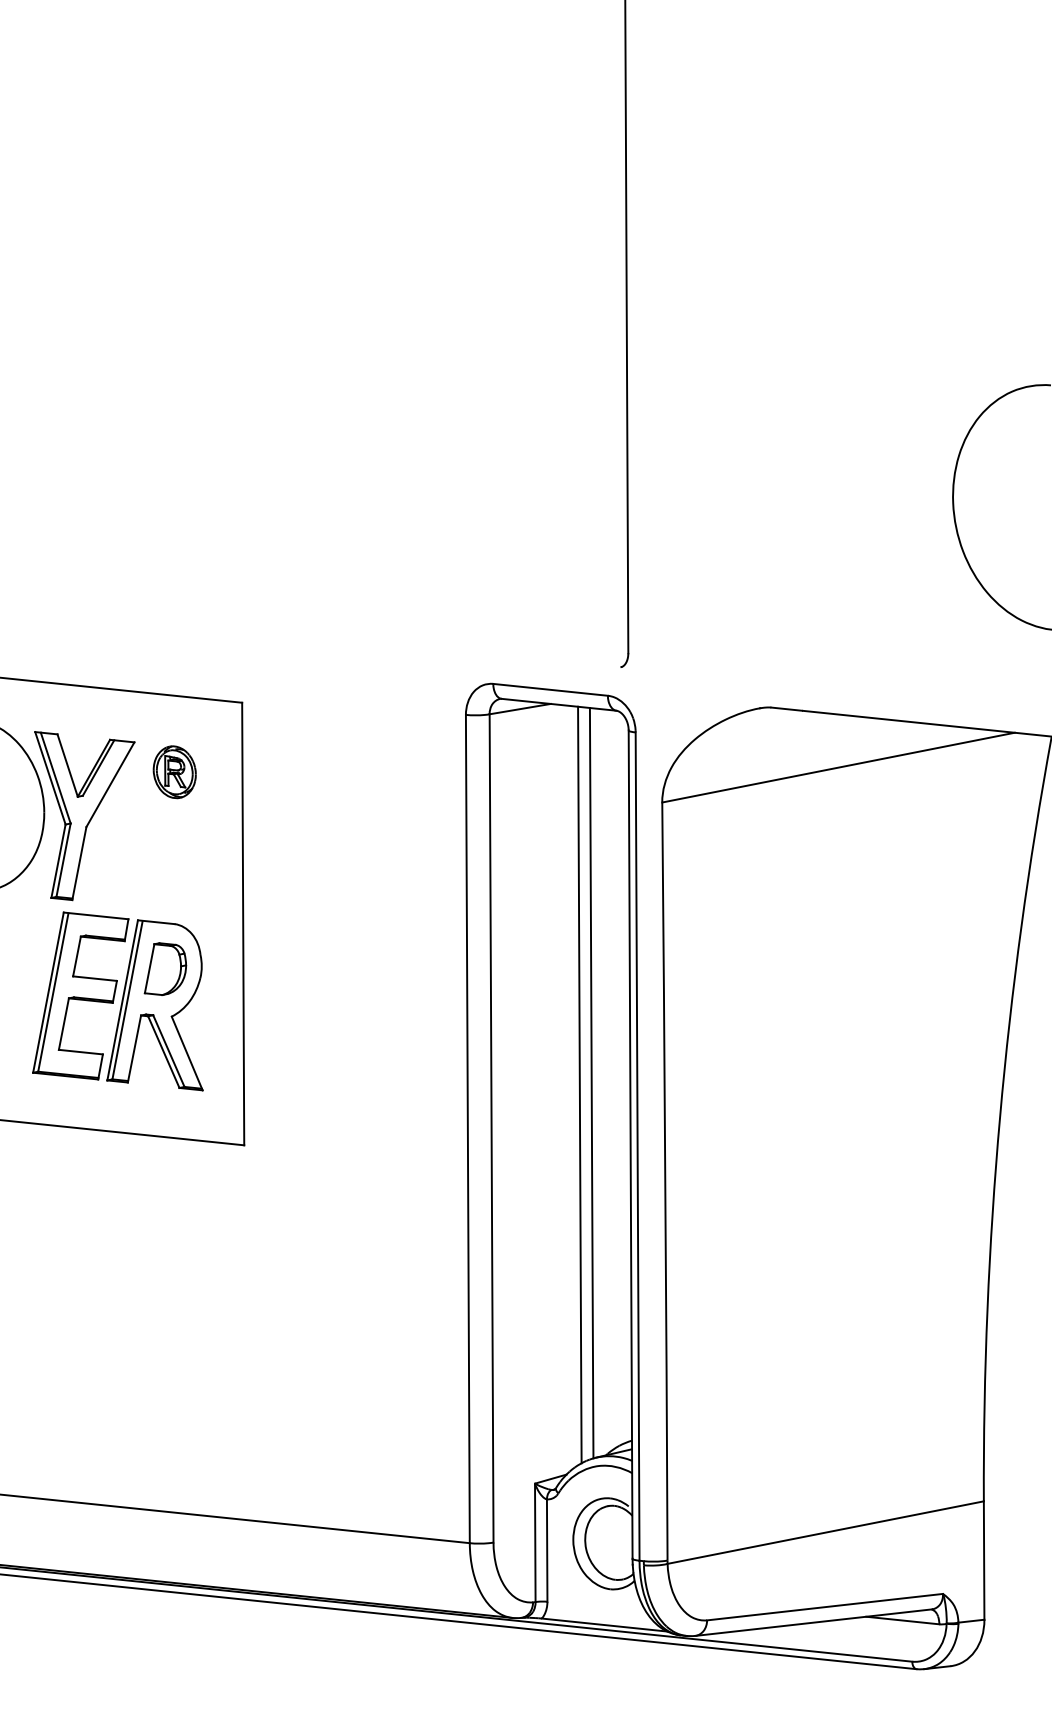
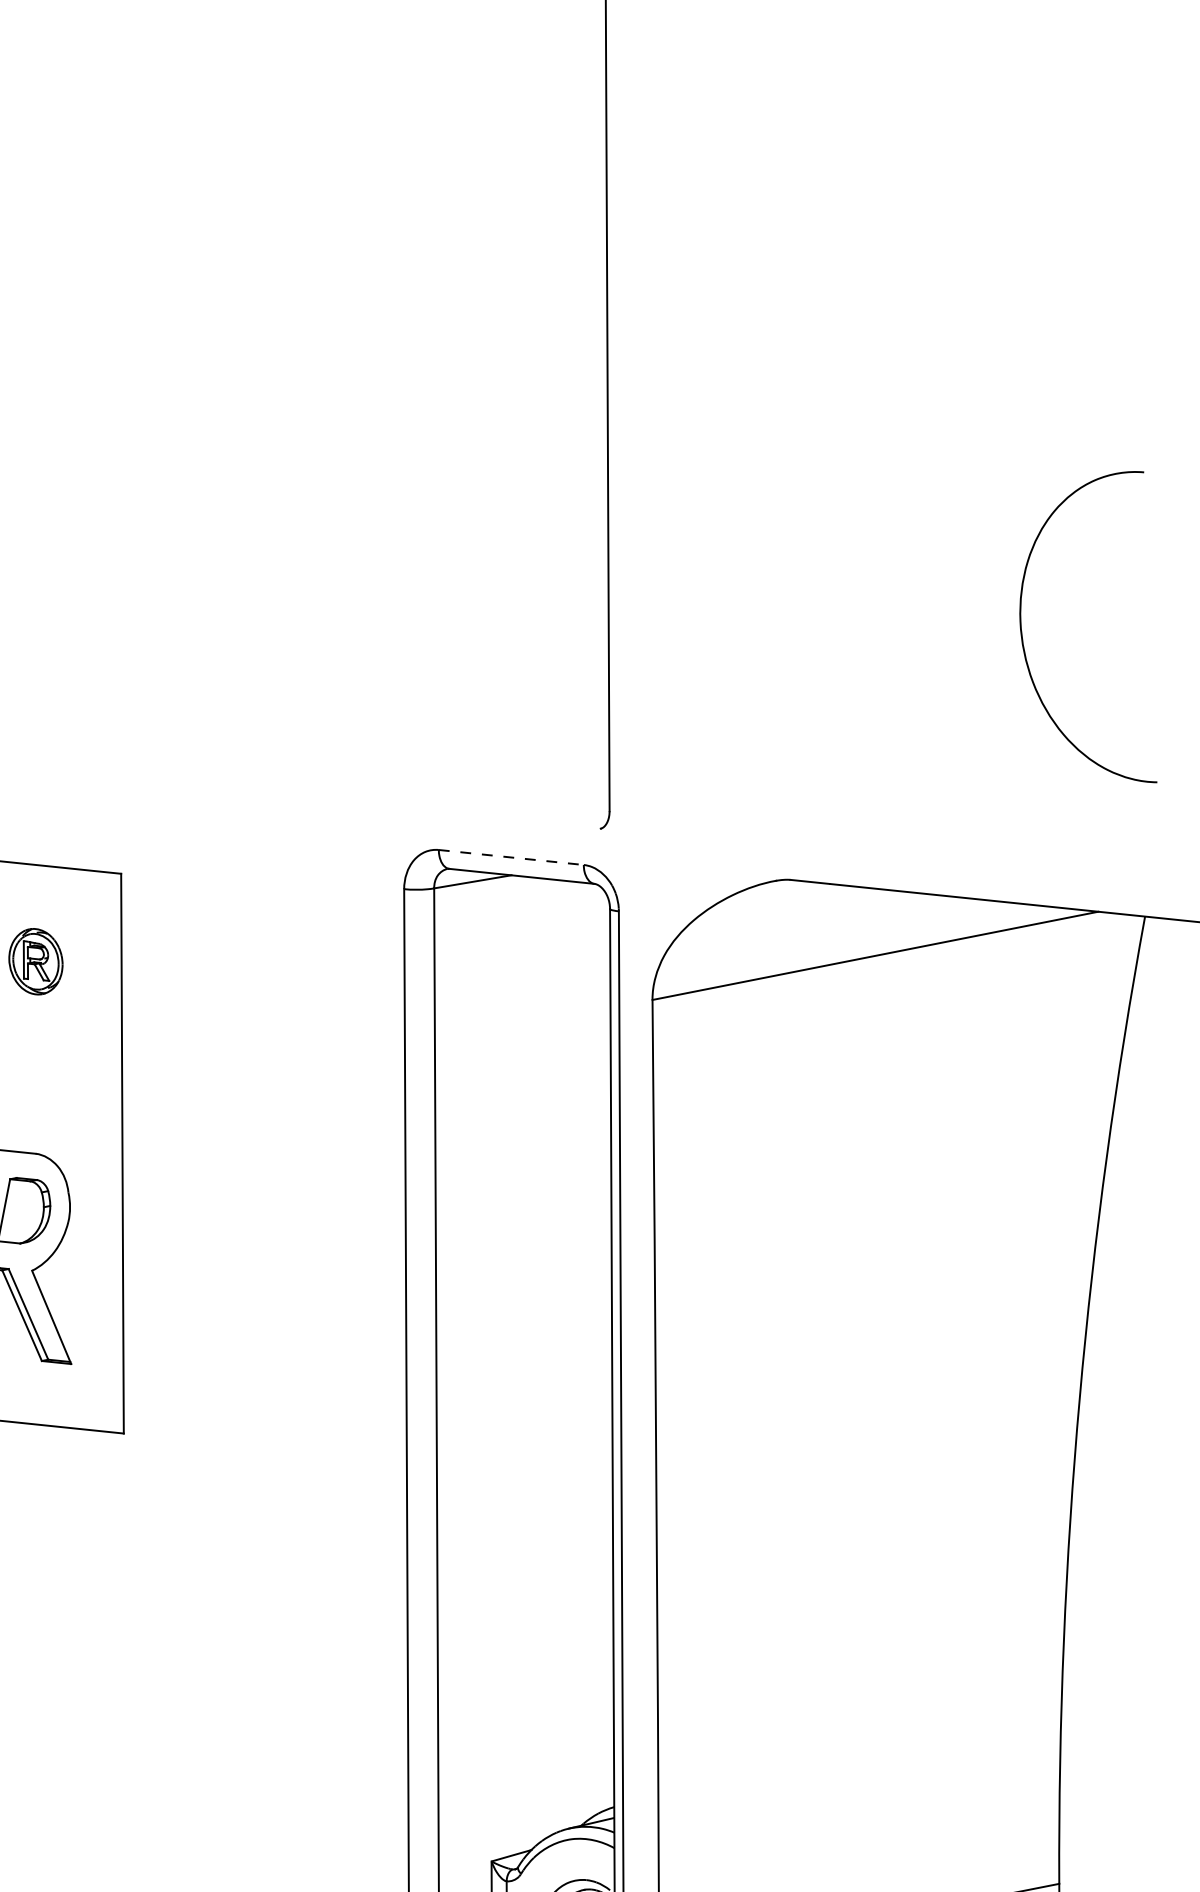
line: (550, 689) -> (511, 857), solid -> dashed
line: (591, 1083) -> (563, 1355), removed
line: (579, 1084) -> (547, 1356), removed

